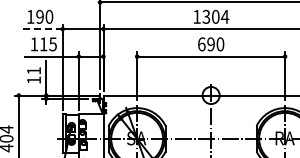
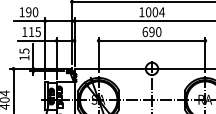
text: (206, 16) -> (148, 11), 1304 -> 1004
line: (40, 29) -> (29, 21), dashed -> solid
text: (34, 70) -> (24, 50), 11 -> 15

